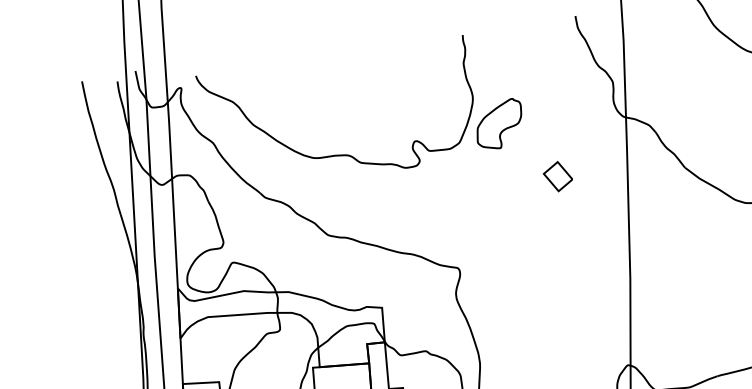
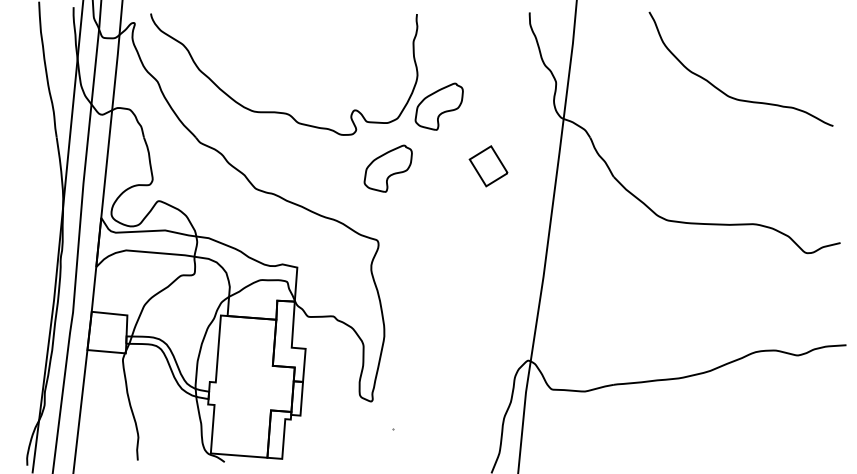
part: (558, 176) -> (488, 166), size x1.4
part: (457, 194) -> (387, 168), added

